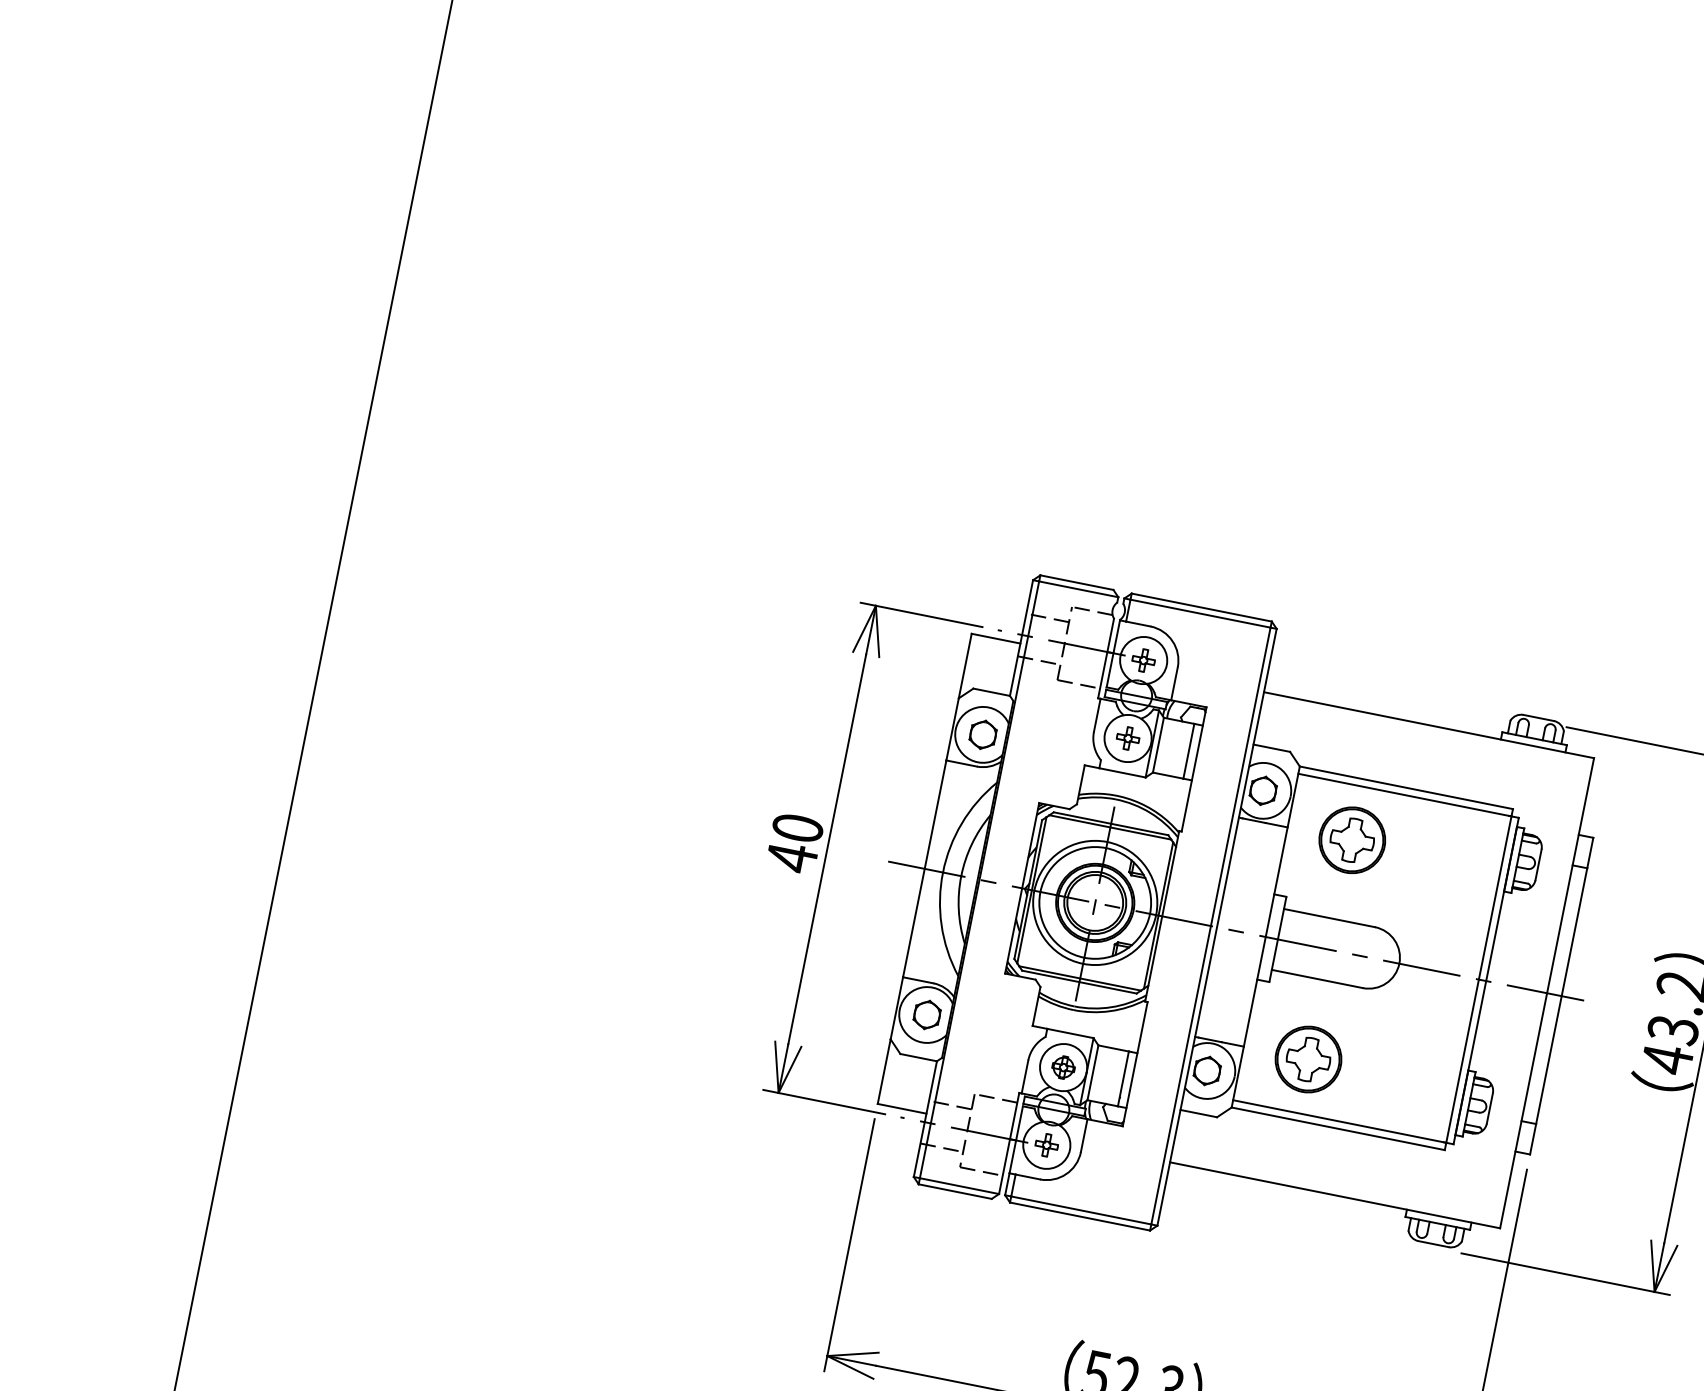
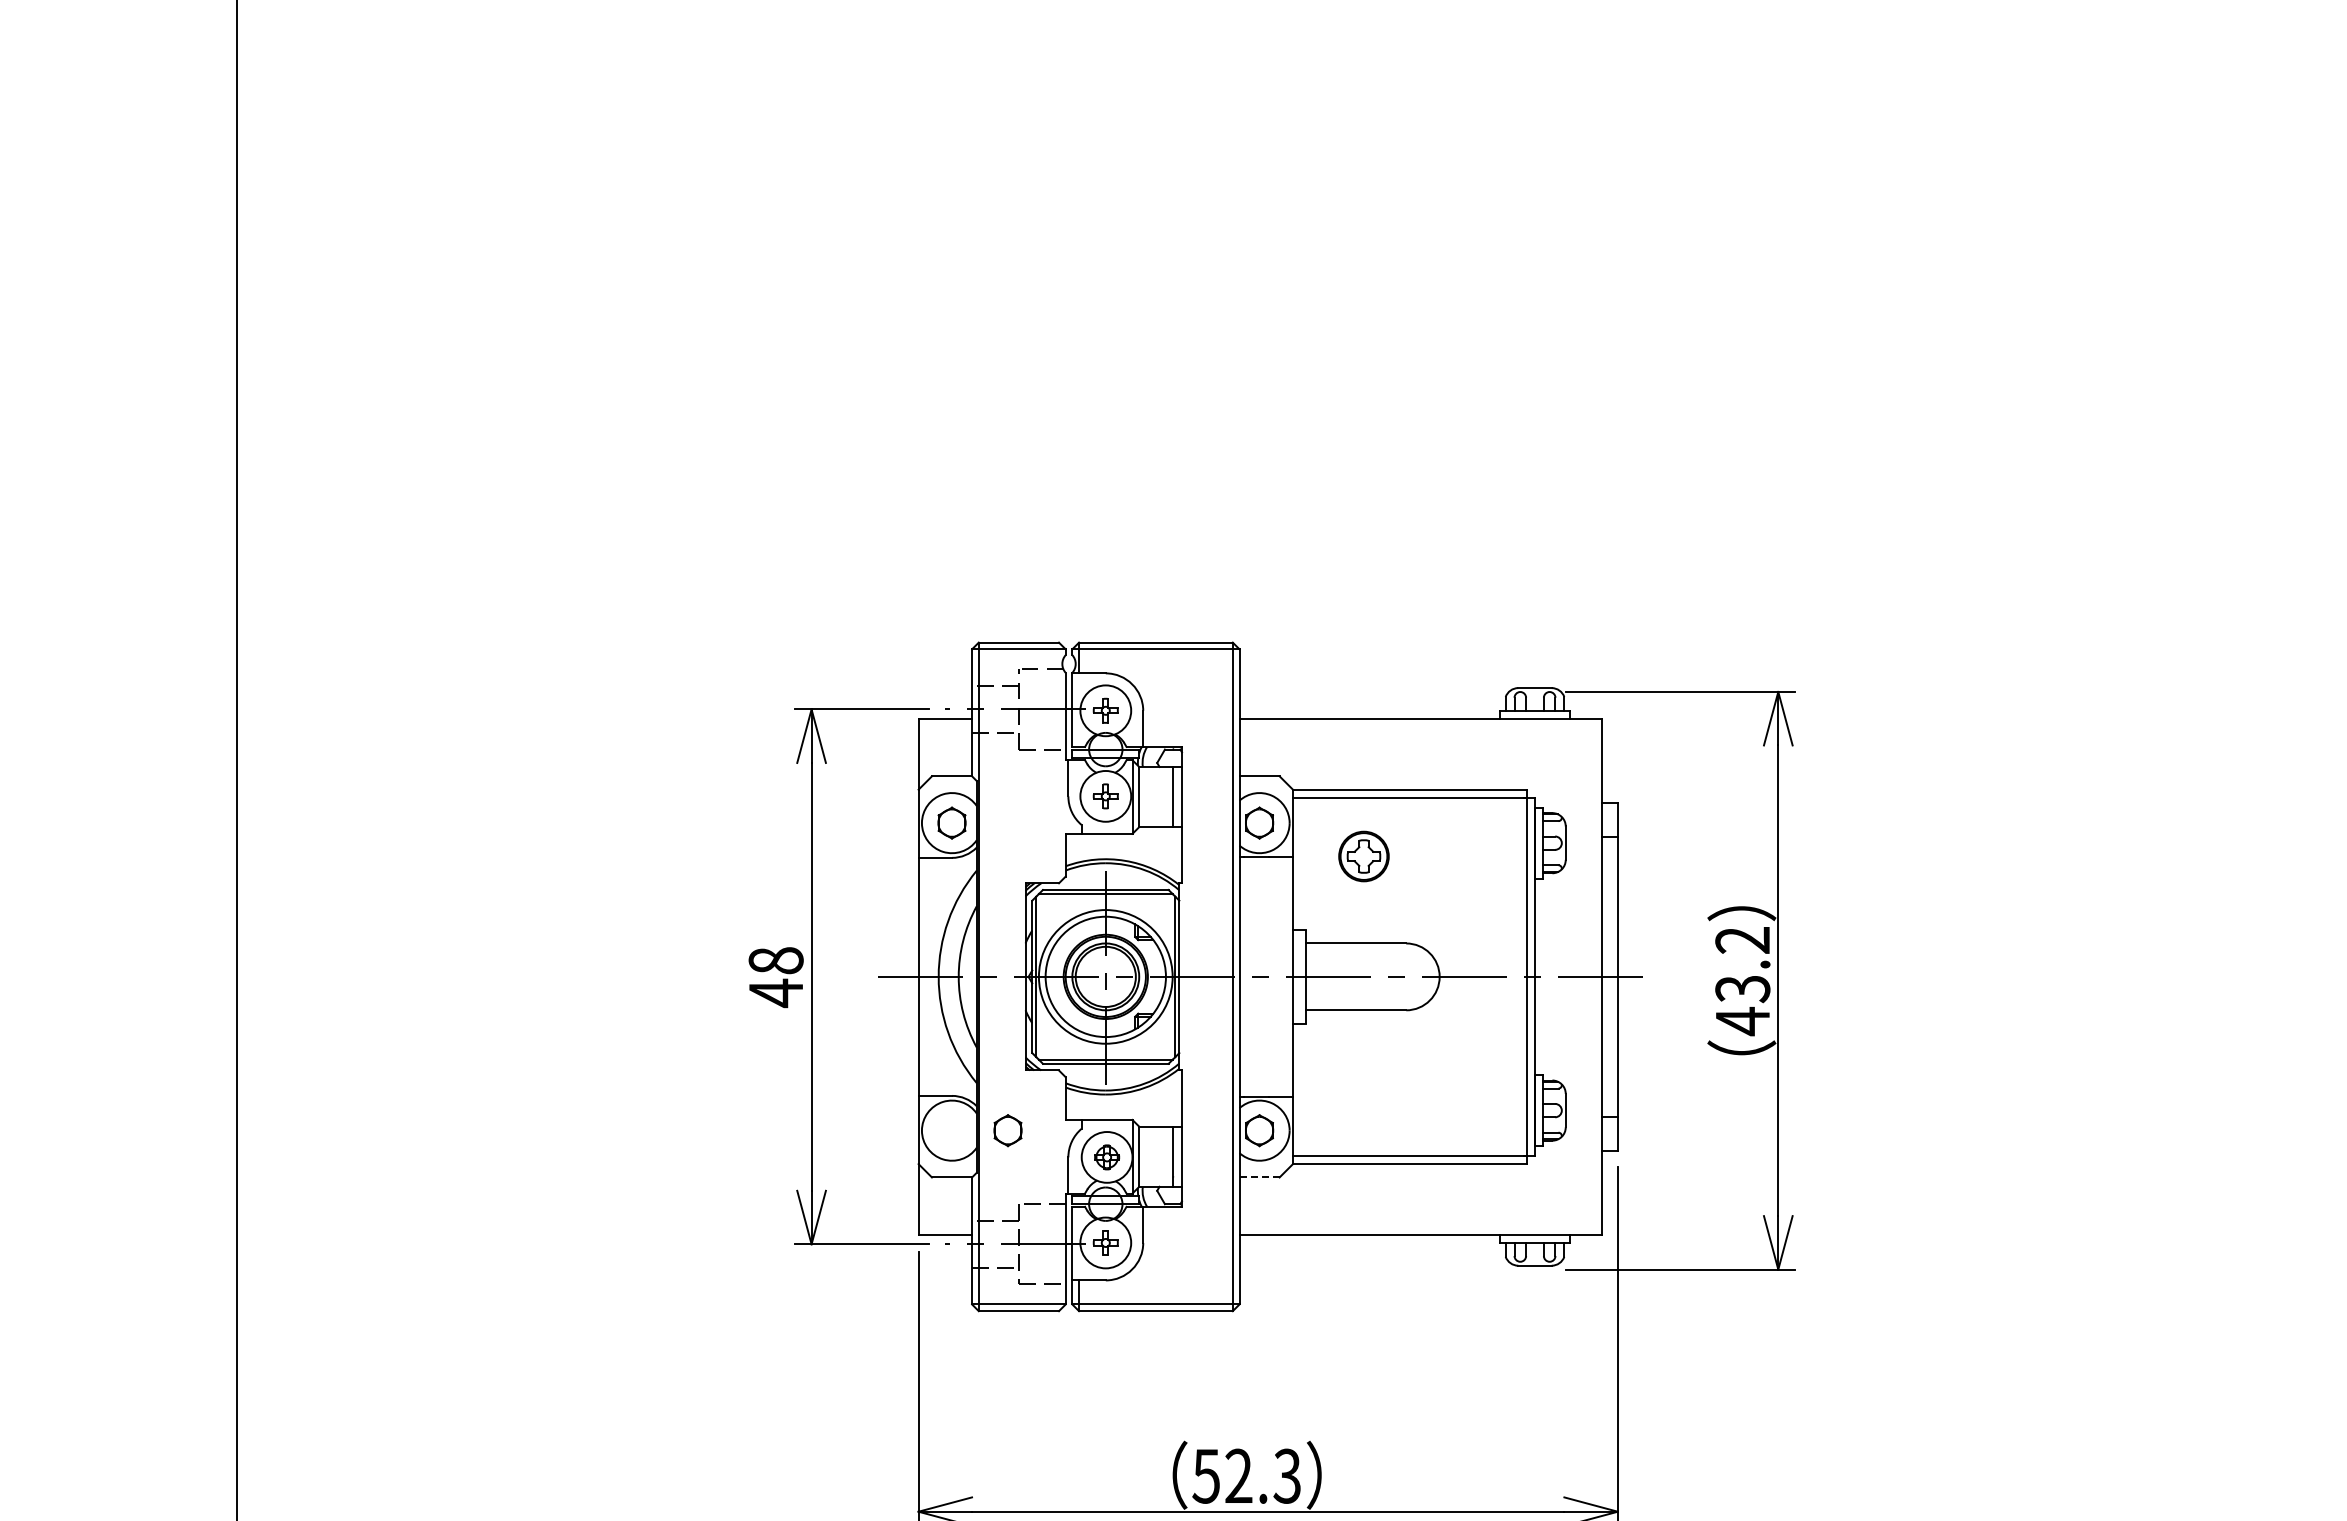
text: (797, 827) -> (775, 960), 40 -> 48
part: (1351, 840) -> (1363, 856), size x0.7
part: (926, 1014) -> (1007, 1130), moved
part: (1308, 1058) -> (1363, 1096), removed
line: (1199, 1113) -> (1260, 1177), solid -> dashed

